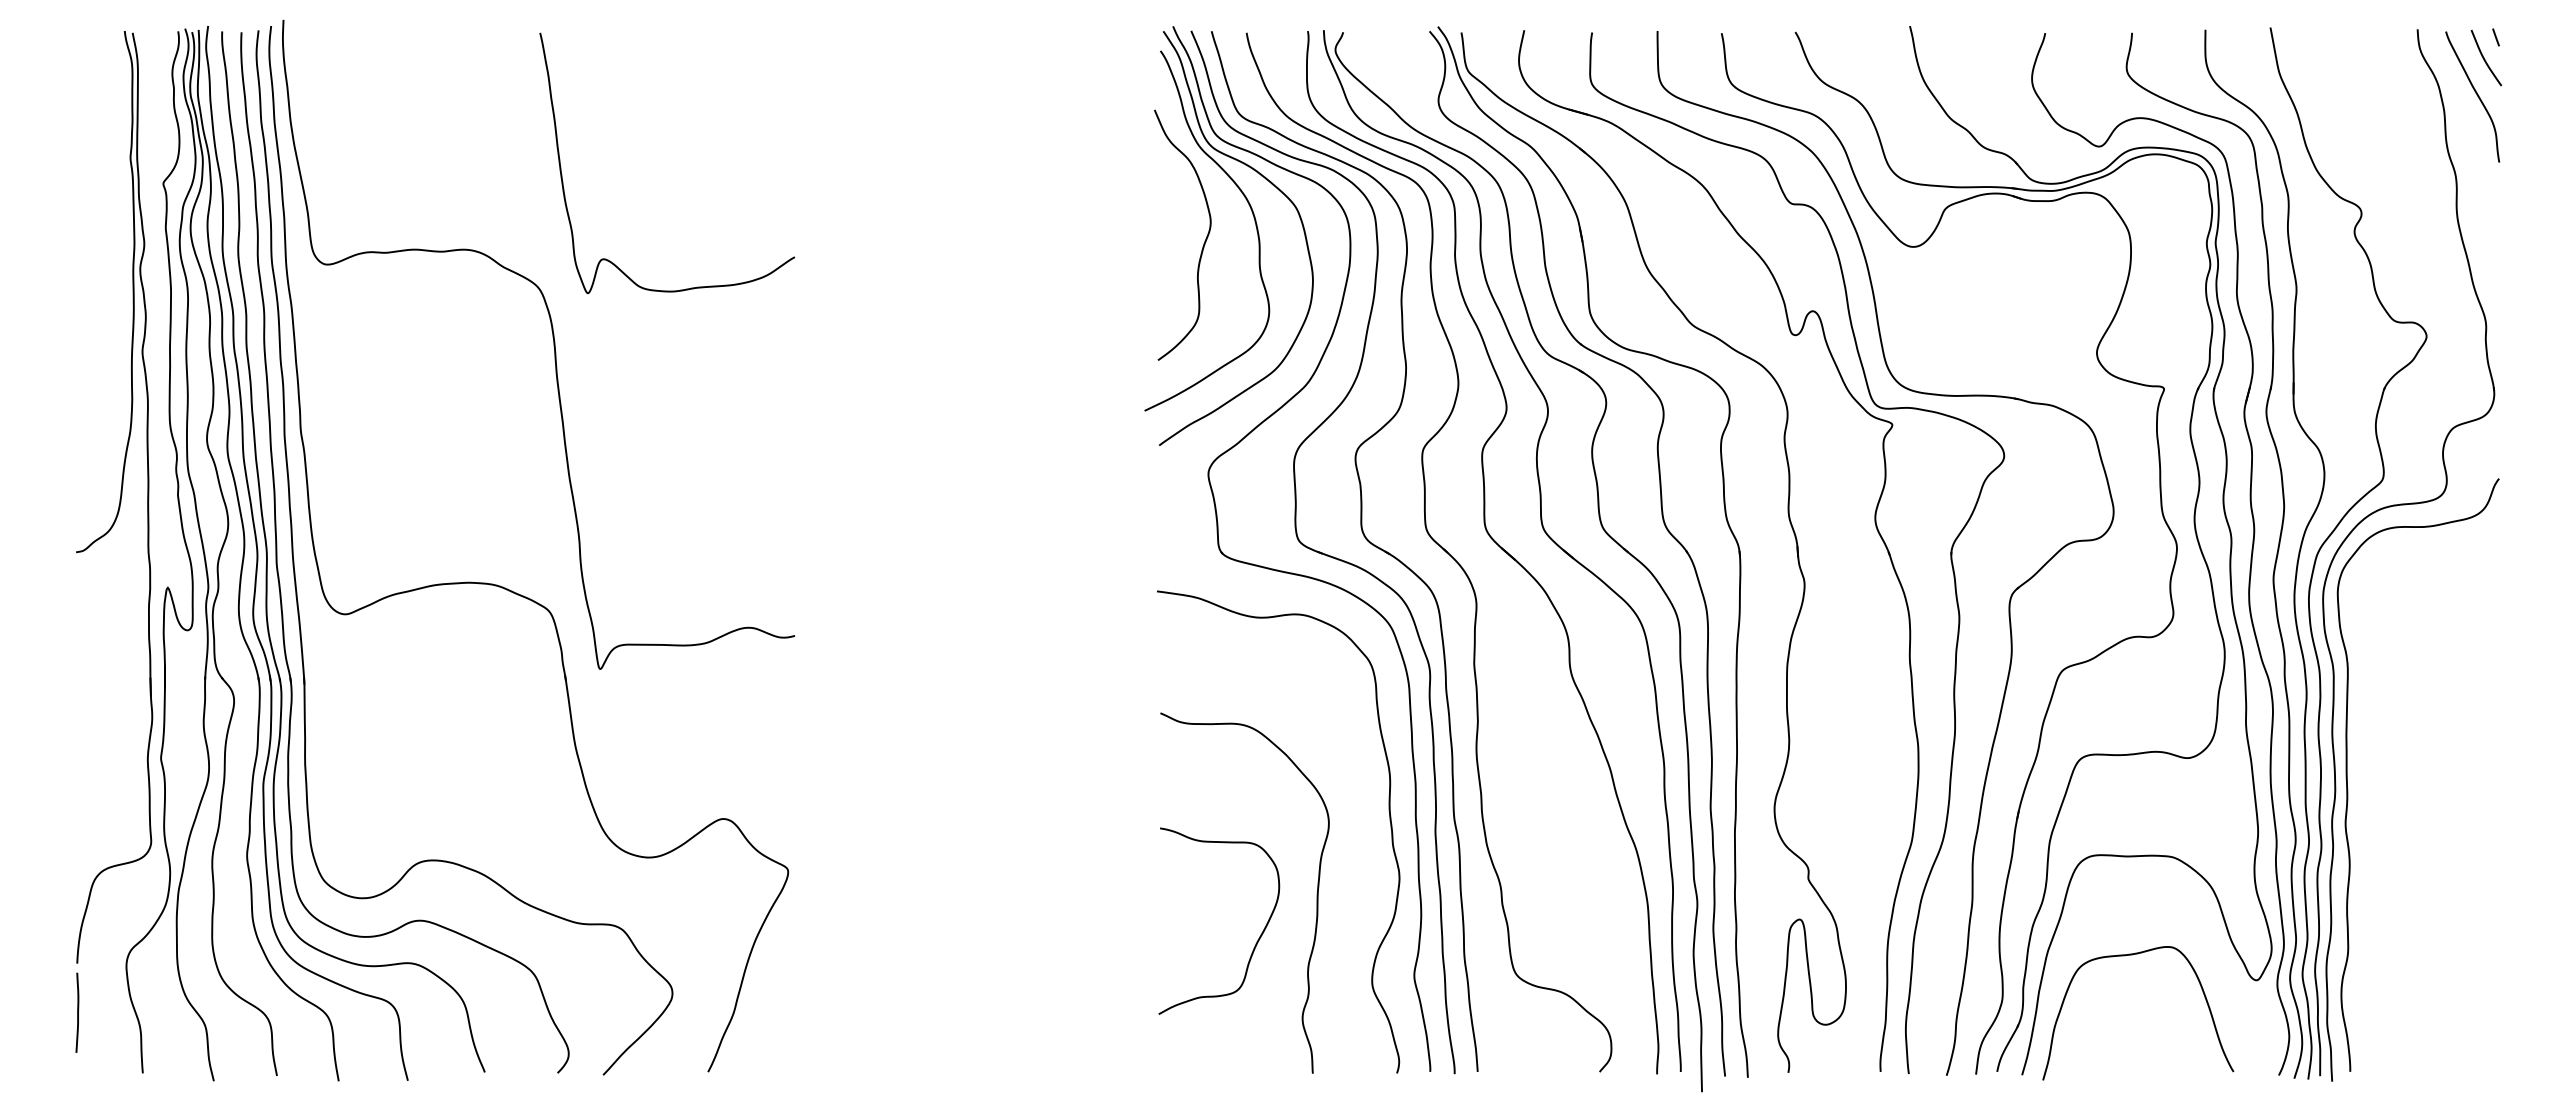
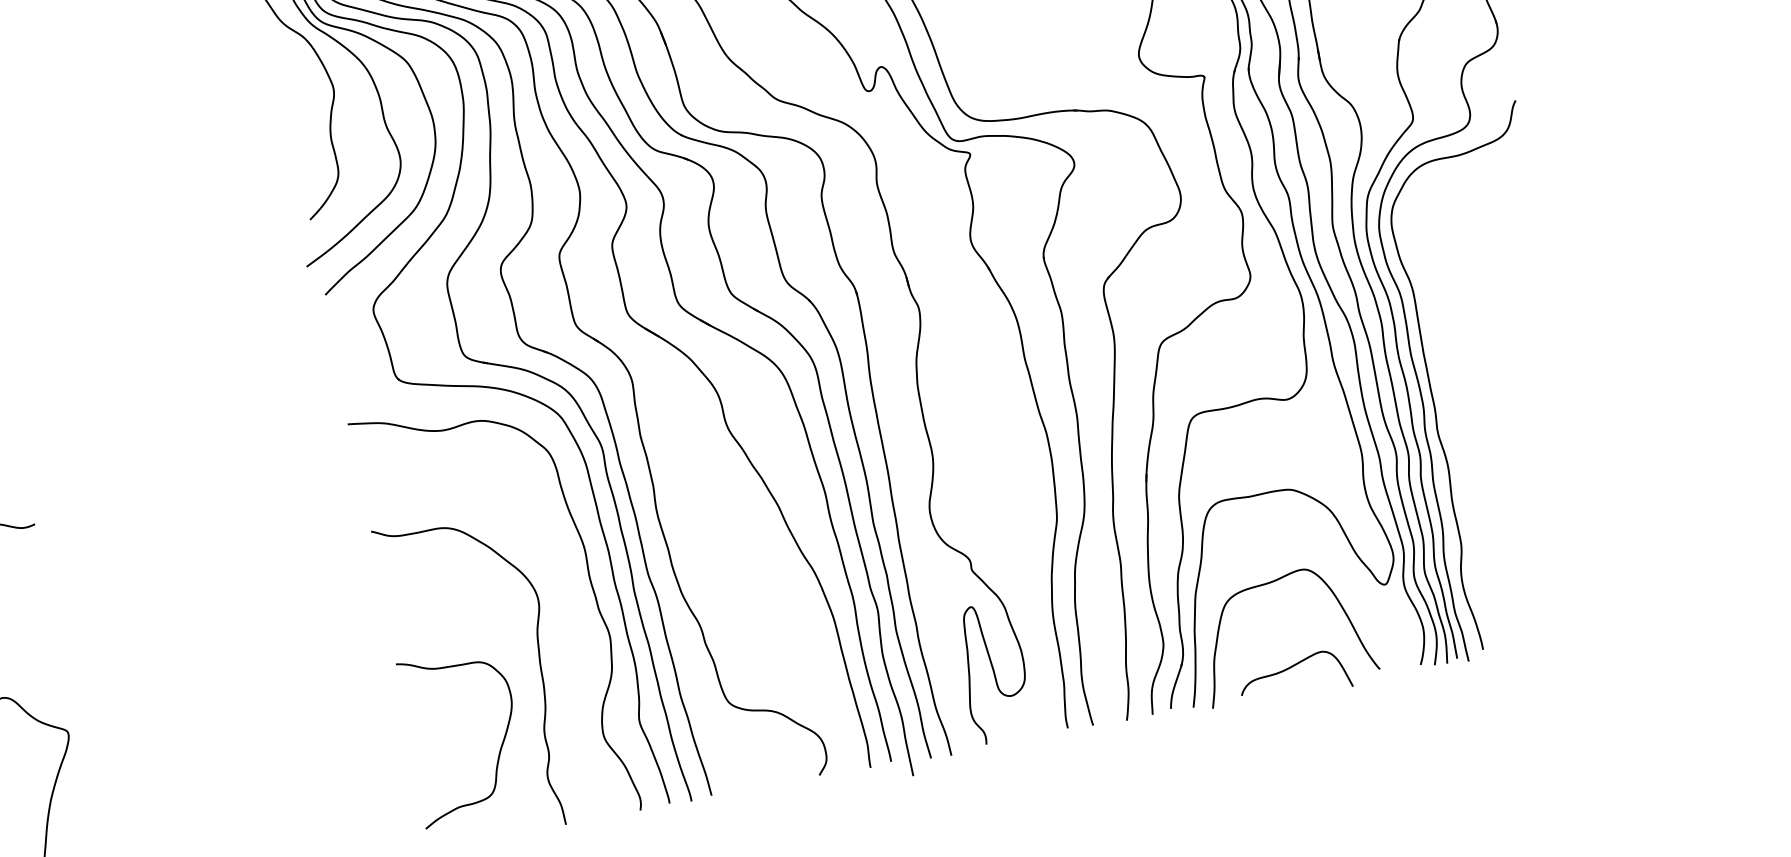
curve: (1256, 941) -> (500, 748), moved
part: (2136, 1052) -> (1290, 668), added

